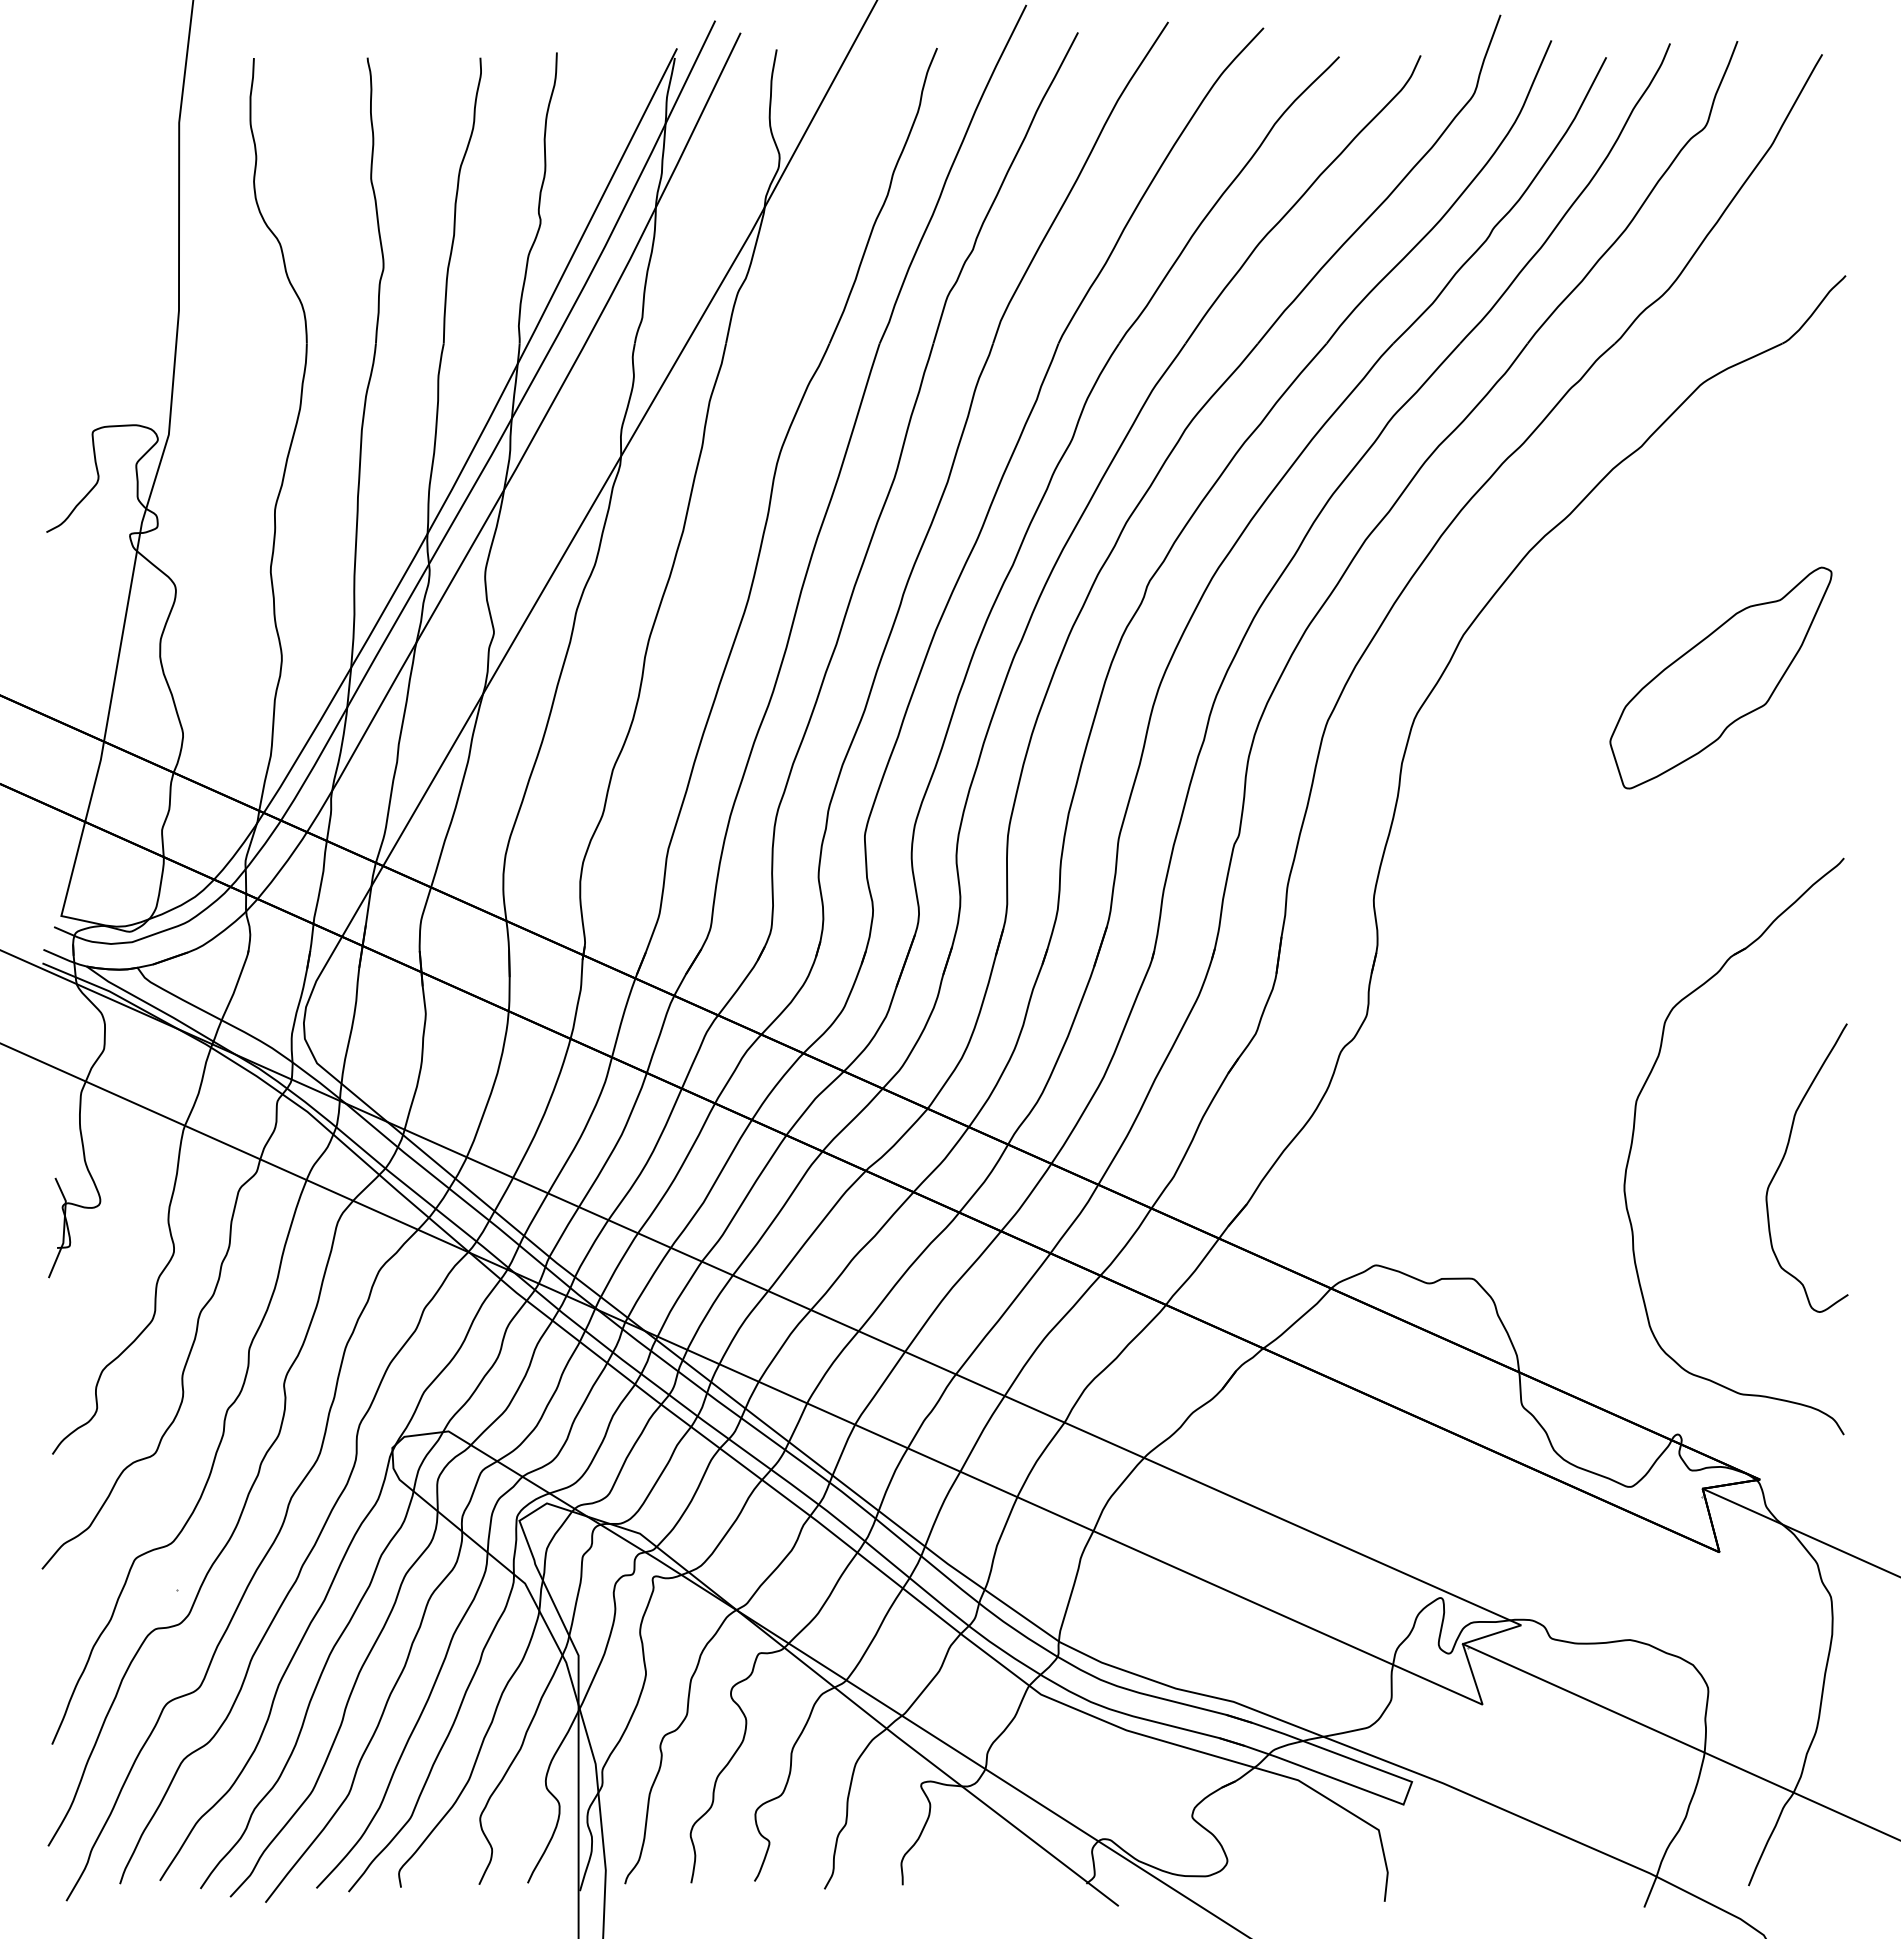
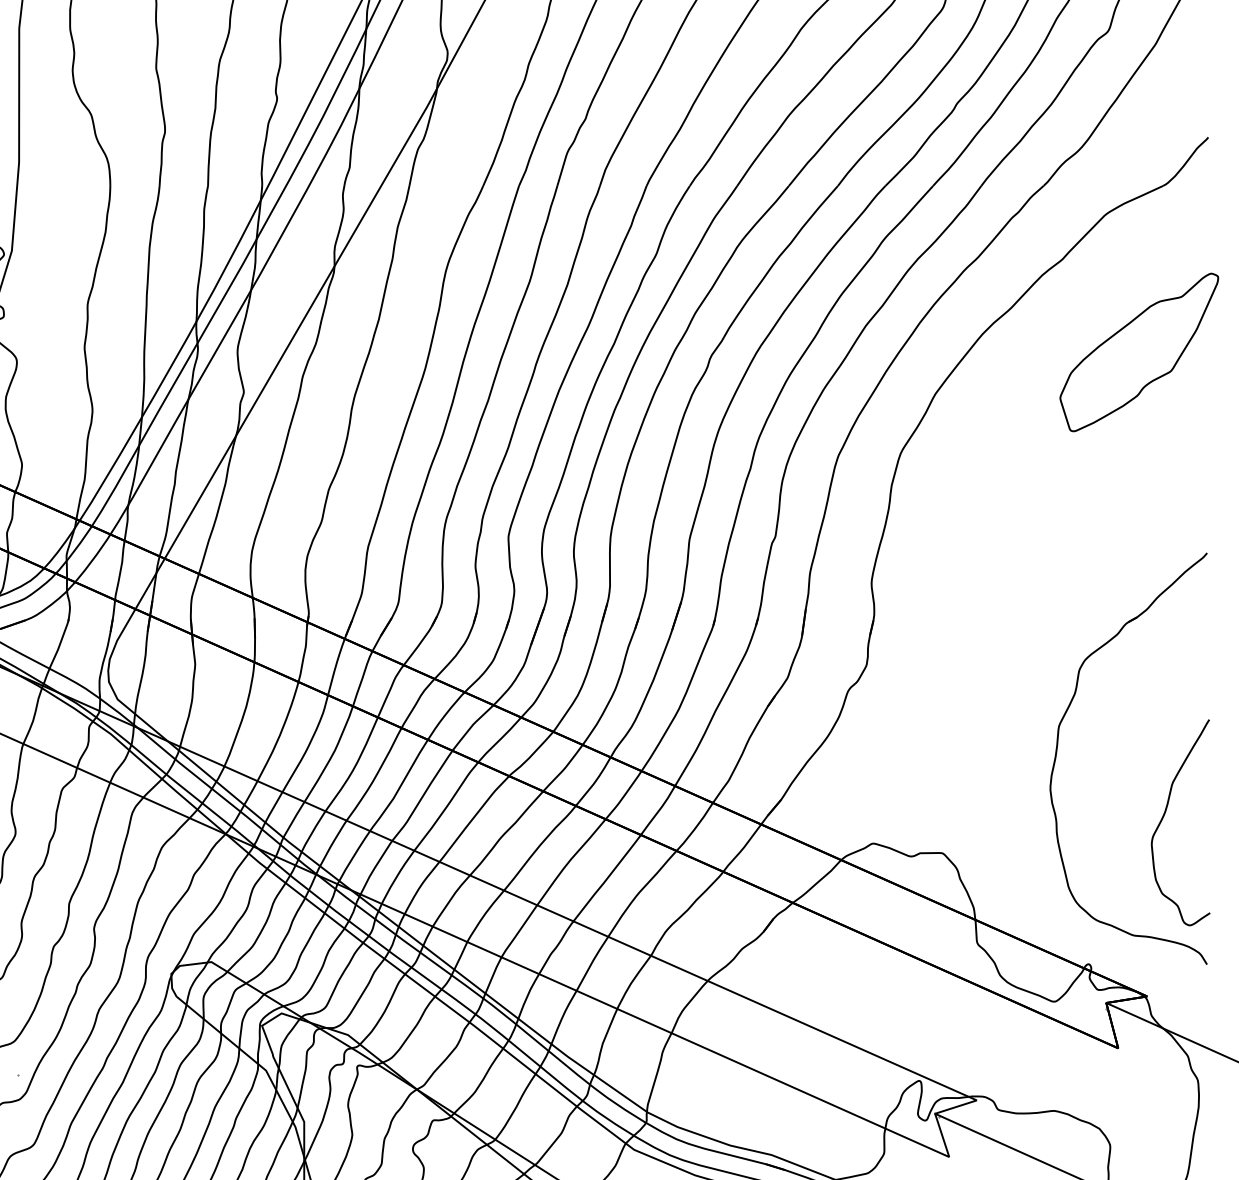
part: (1720, 677) -> (1138, 352), moved
curve: (1783, 1160) -> (1163, 817), moved

